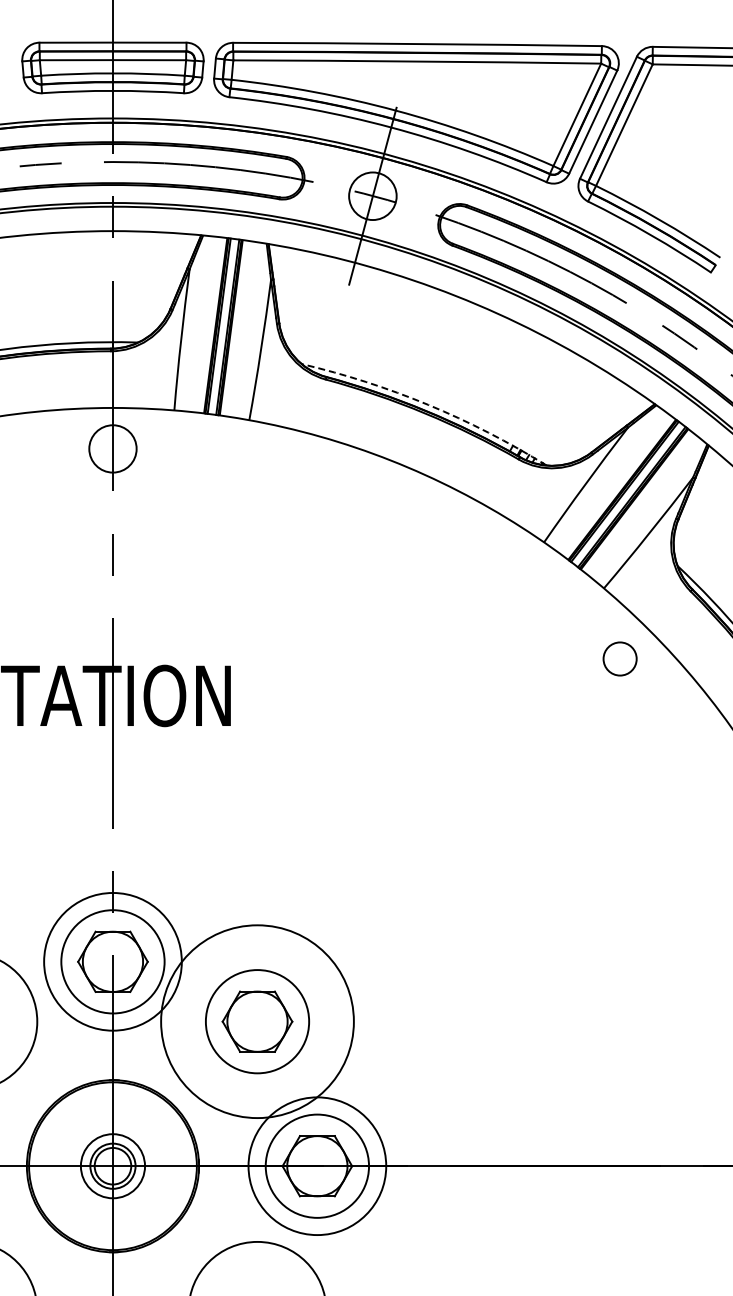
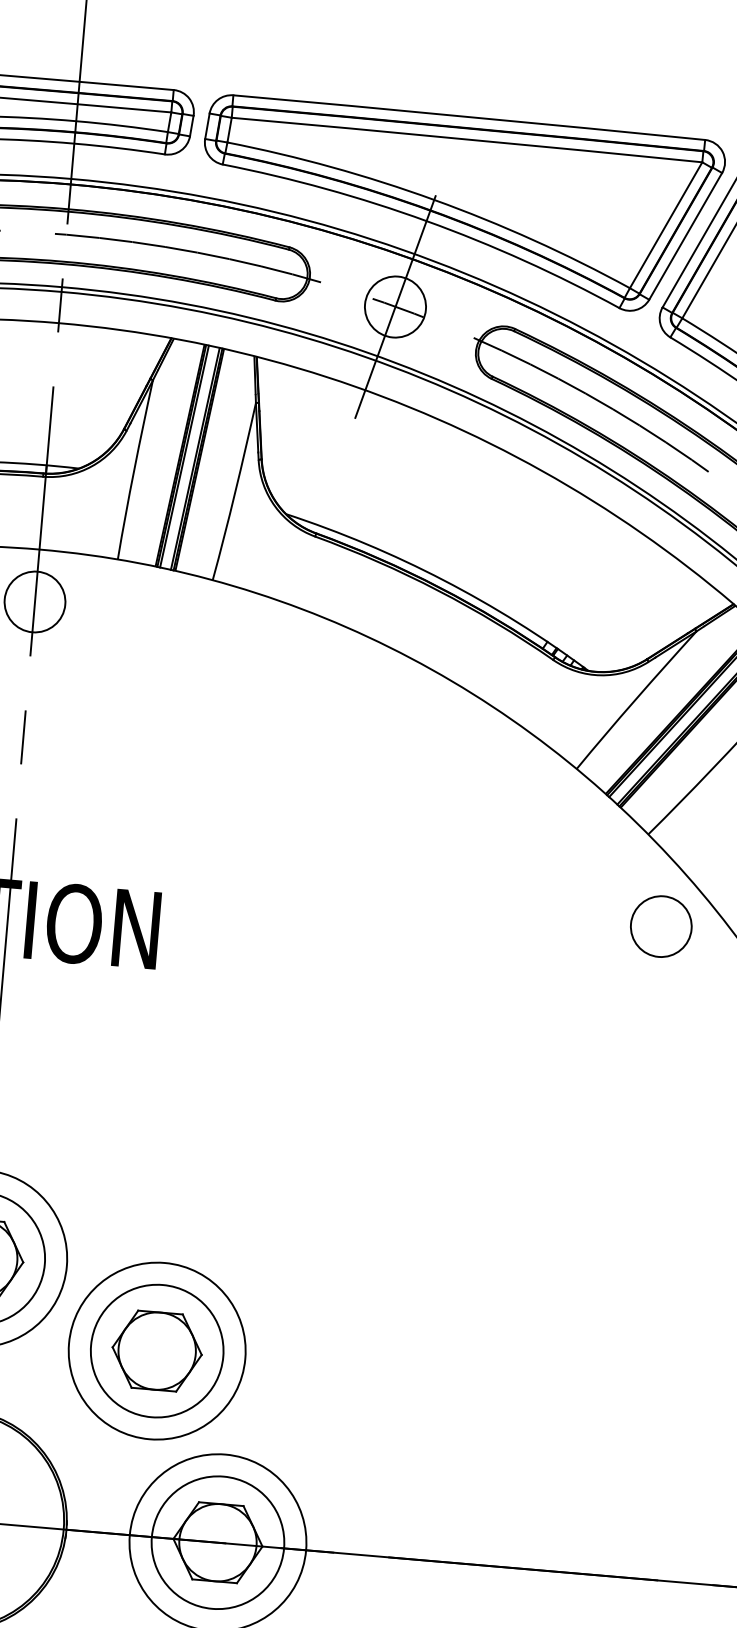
arc: (428, 404) -> (443, 579), dashed -> solid
circle: (619, 658) -> (660, 925), size x1.43
circle: (257, 1021) -> (157, 1350), size x0.71

